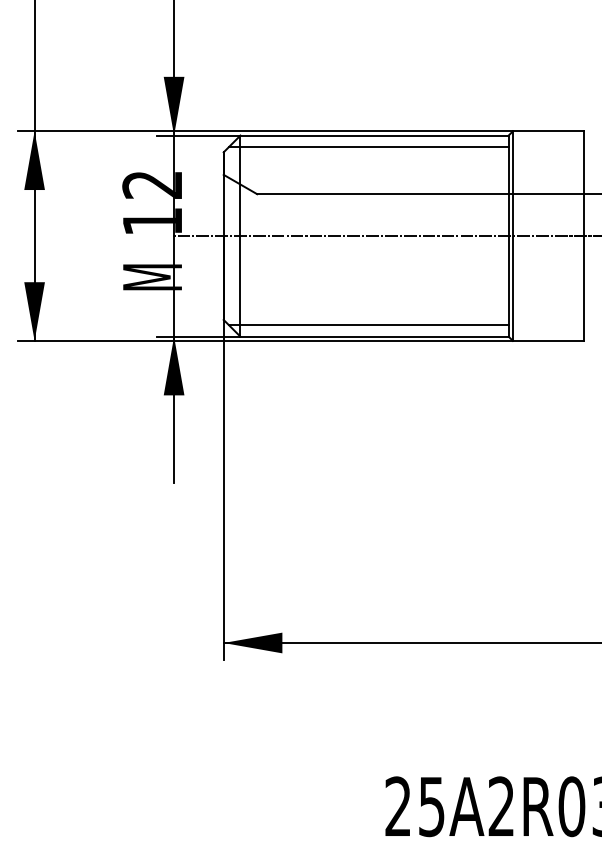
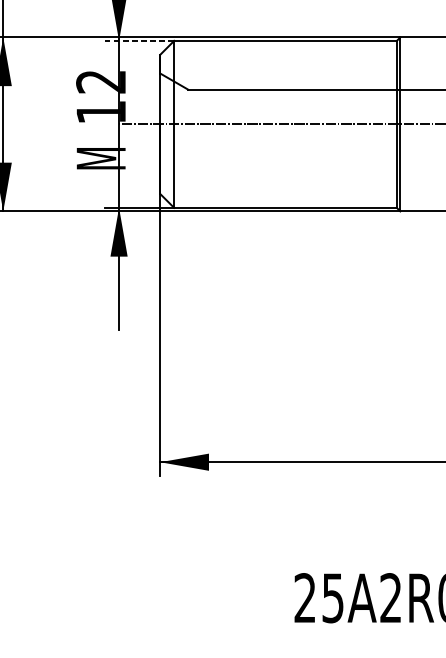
line: (198, 135) -> (139, 40), solid -> dashed
line: (368, 147) -> (280, 50), removed
line: (368, 325) -> (280, 198), removed

